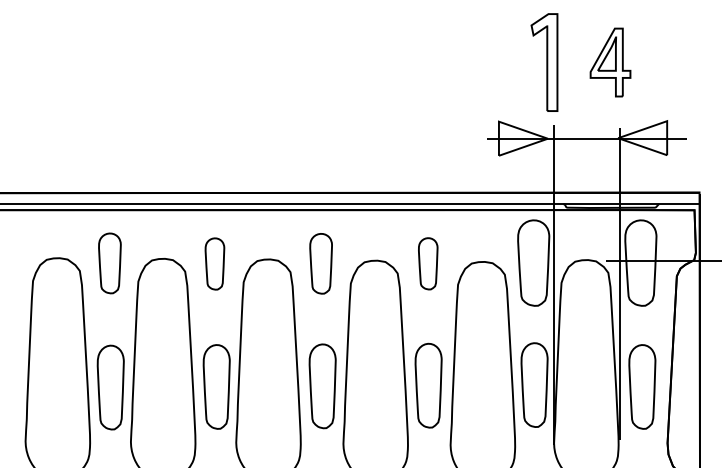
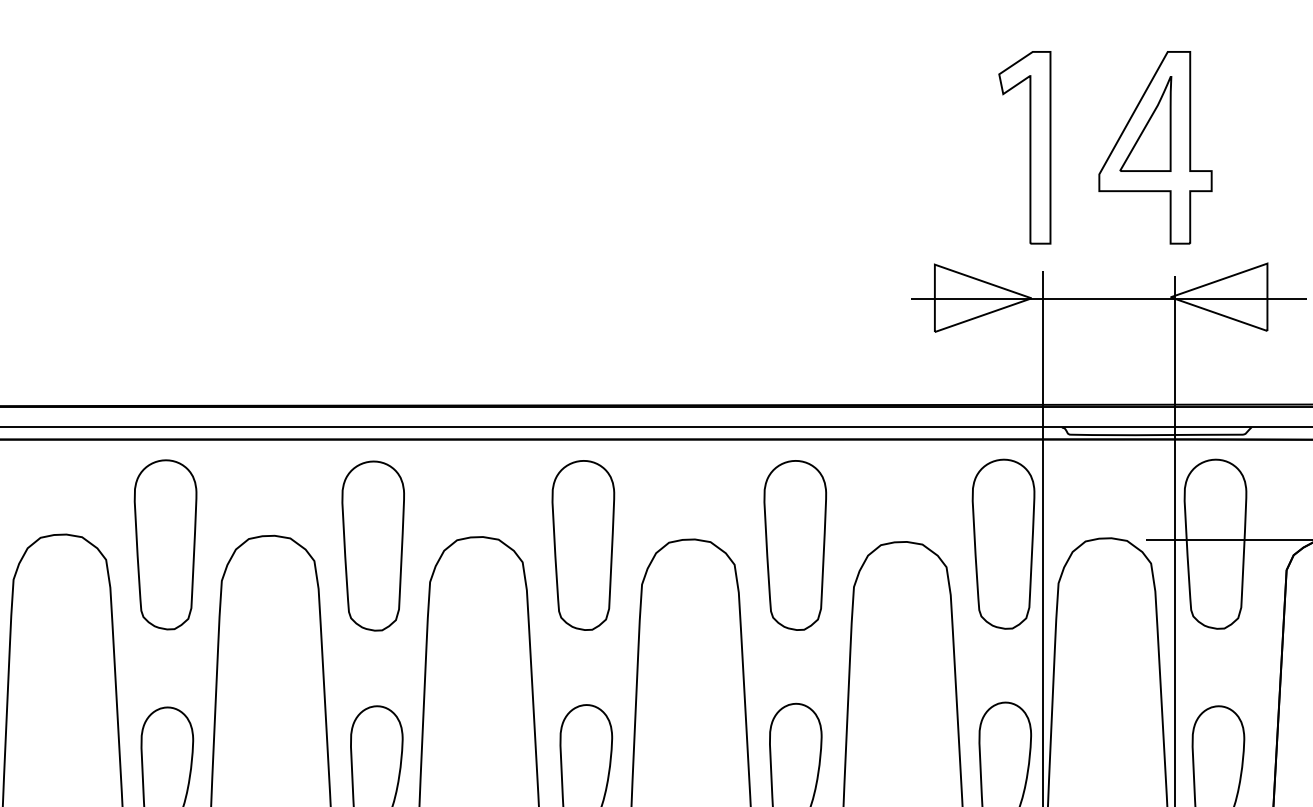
part: (610, 62) -> (1155, 147), size x1.43
part: (109, 263) -> (164, 545), size x1.43
part: (214, 263) -> (372, 545), size x1.67
part: (320, 263) -> (581, 545), size x1.43
part: (427, 263) -> (793, 545), size x1.67

